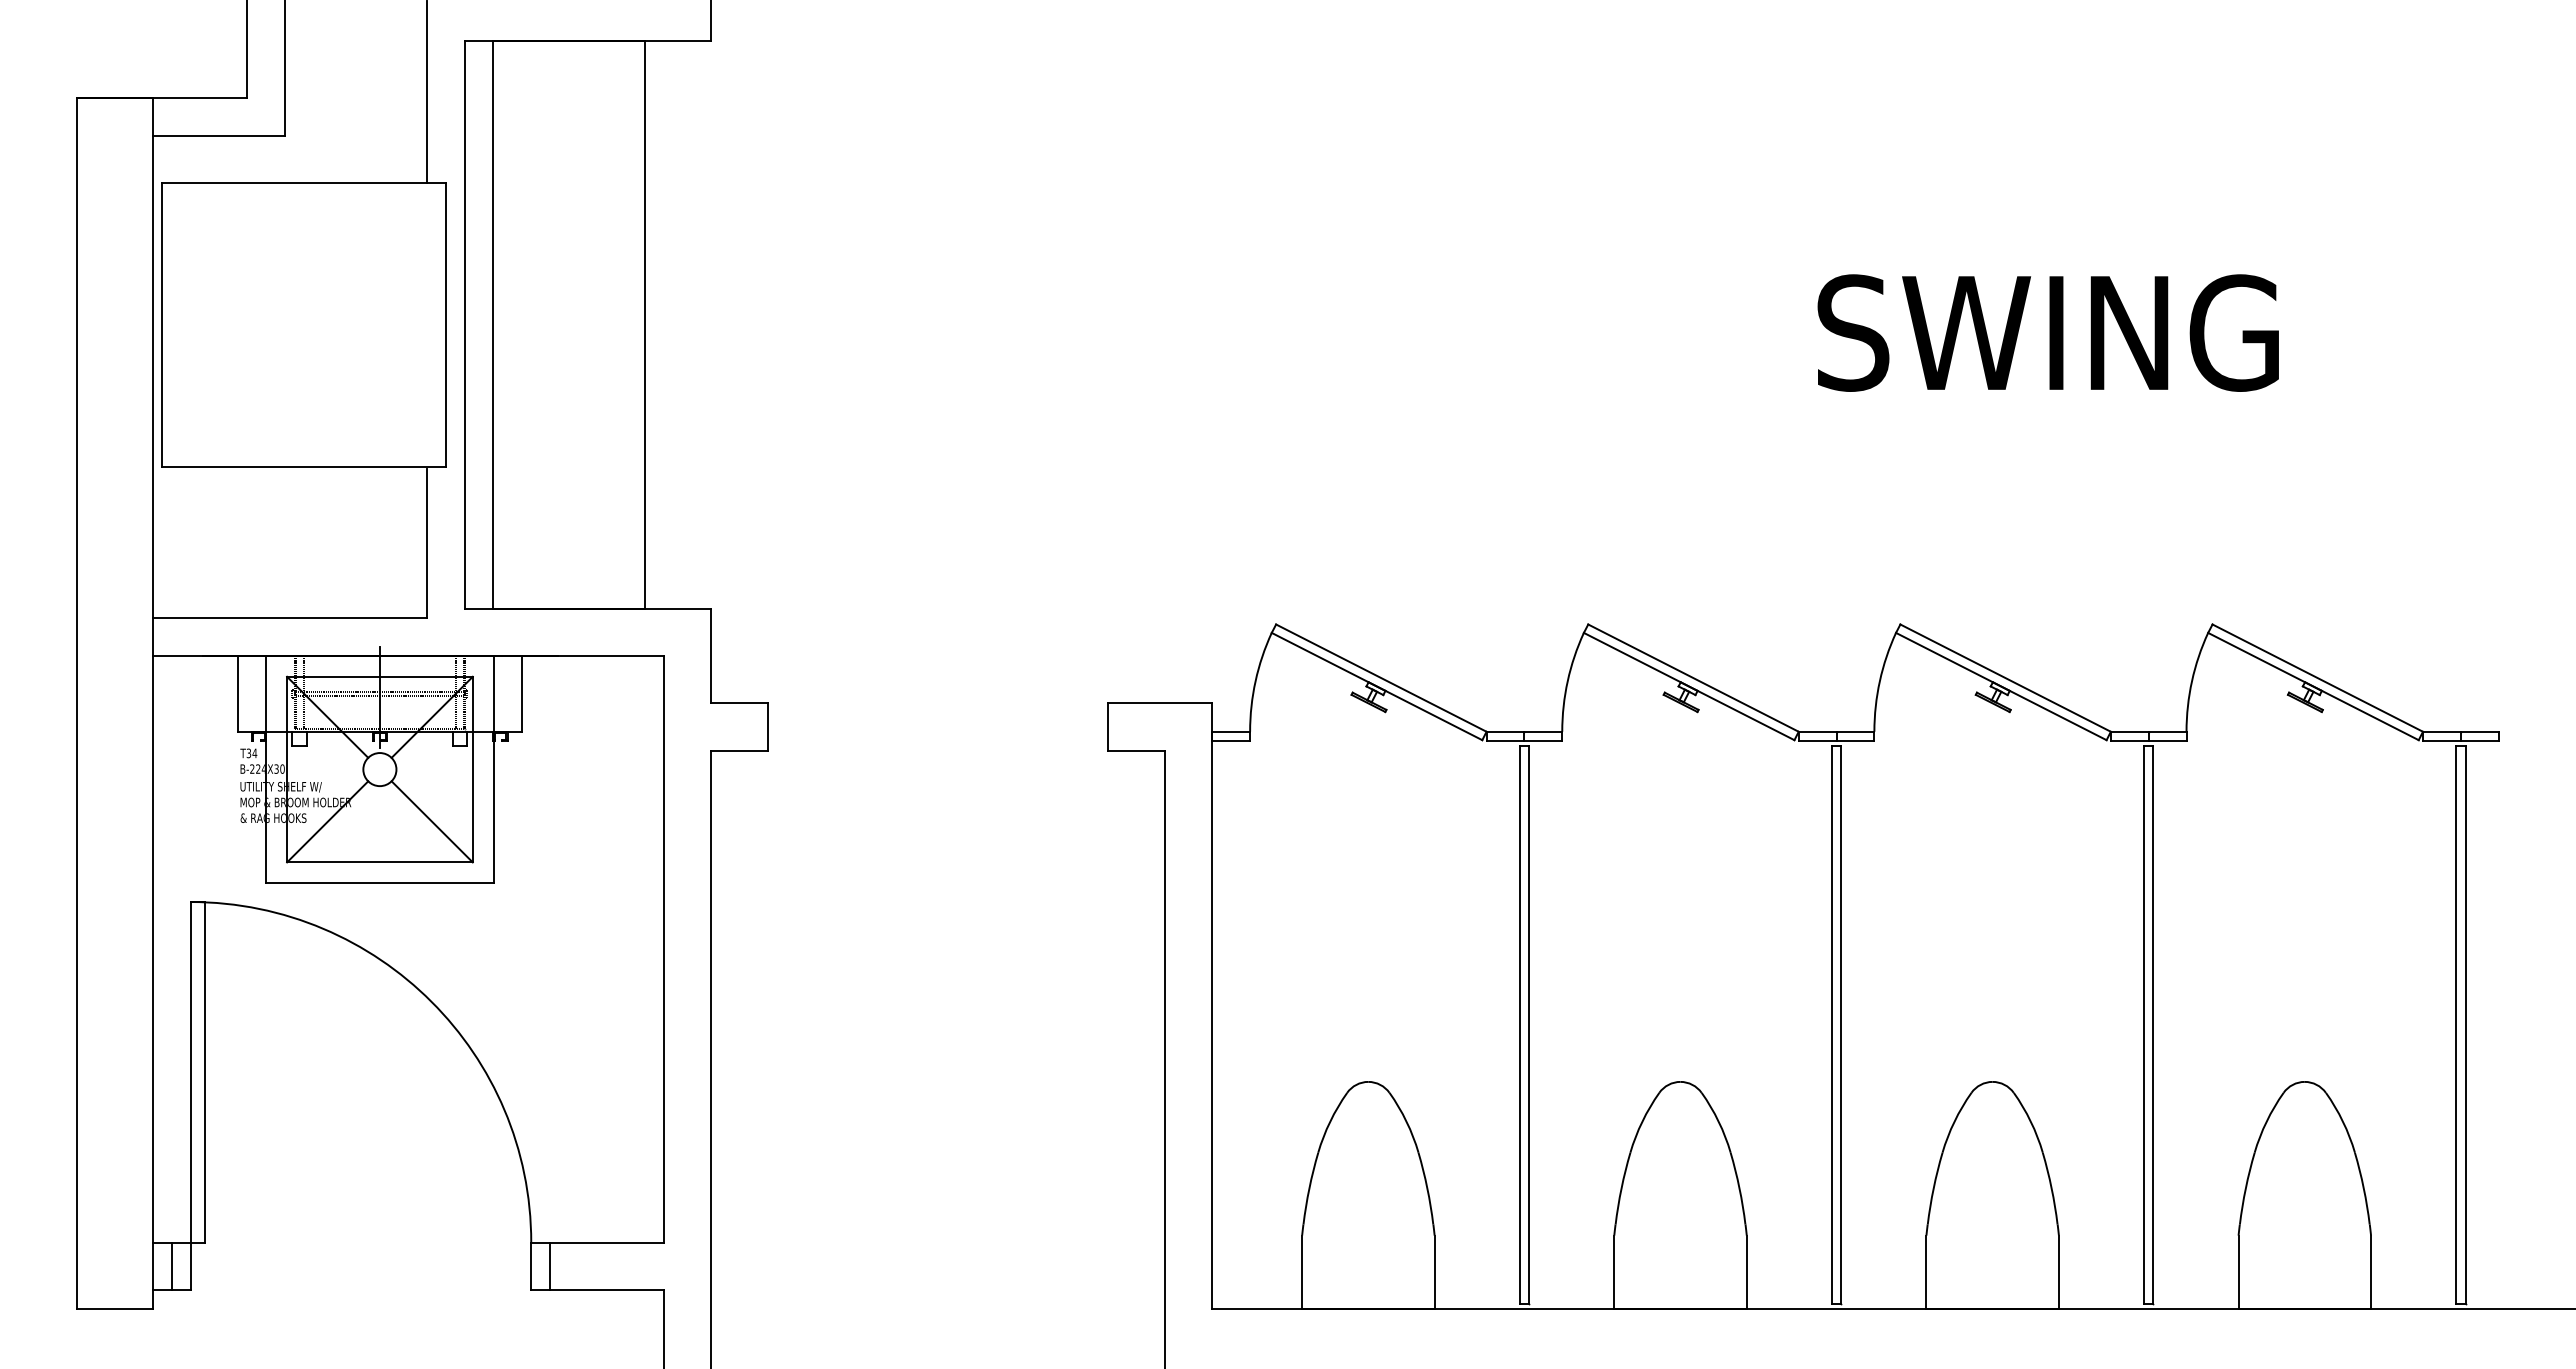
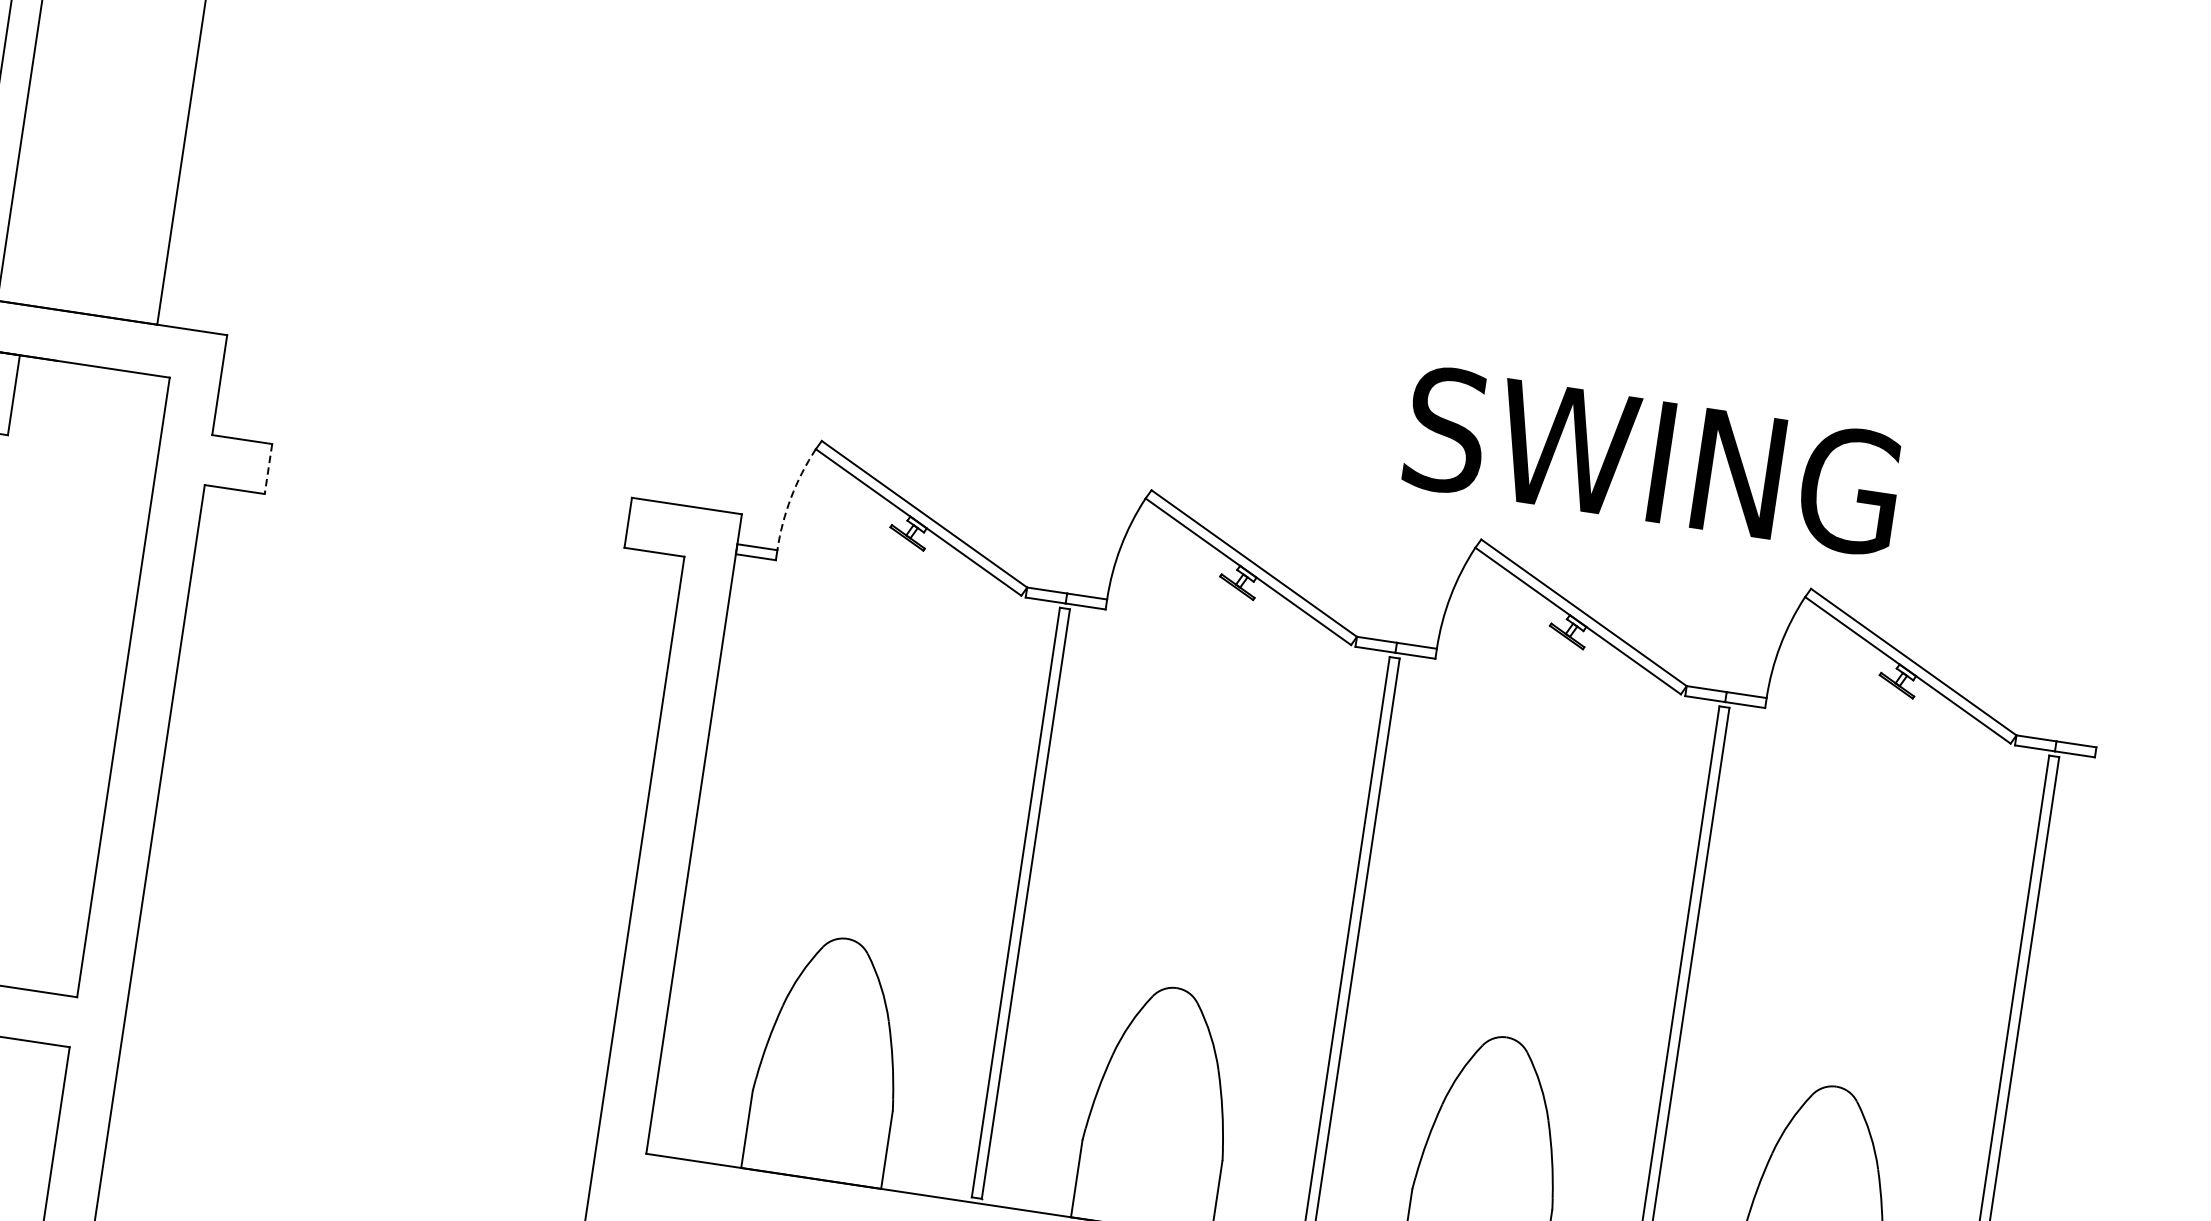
text: (2047, 332) -> (1652, 460), moved
arc: (1255, 681) -> (791, 497), solid -> dashed
line: (767, 727) -> (268, 469), solid -> dashed

